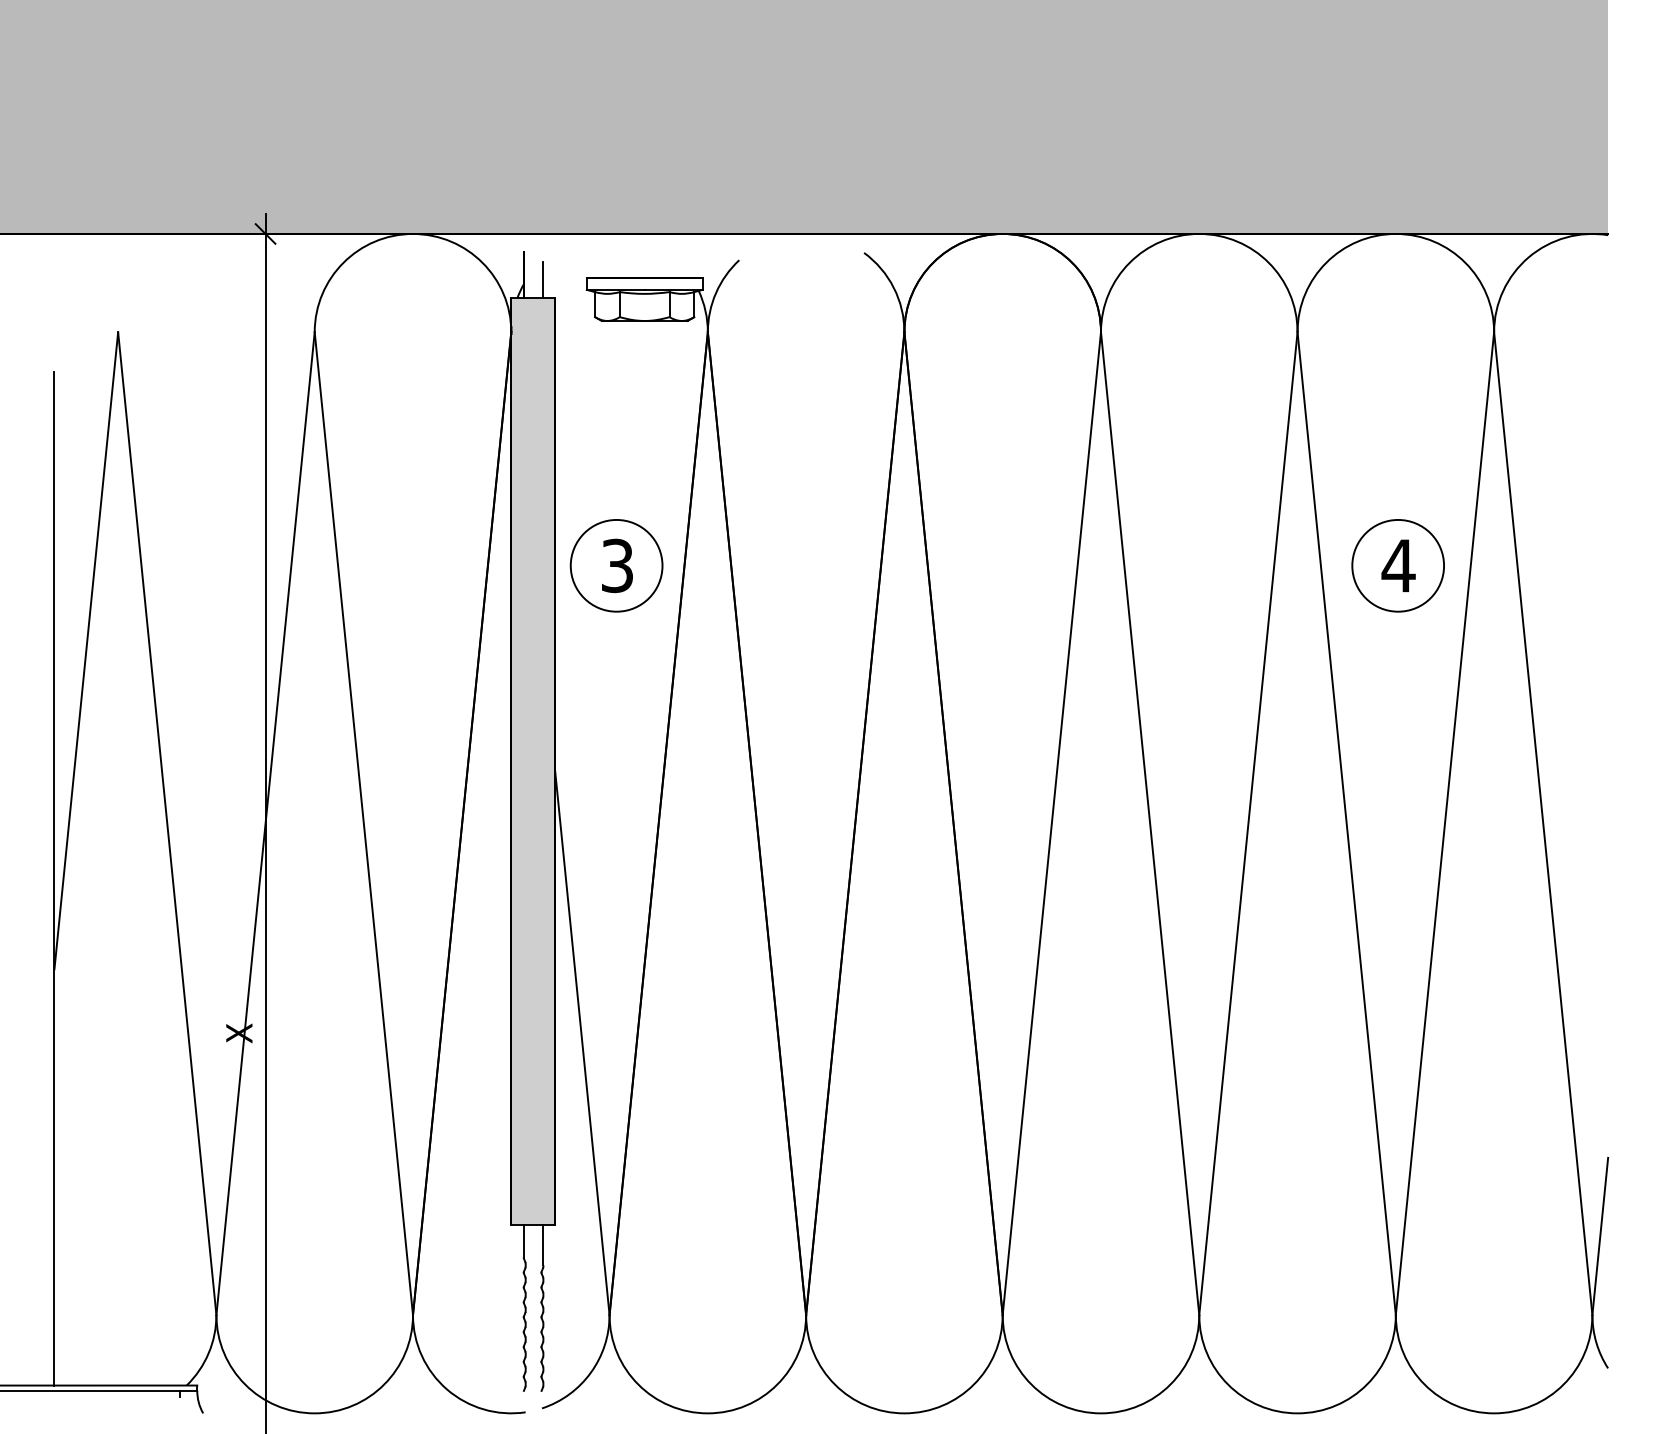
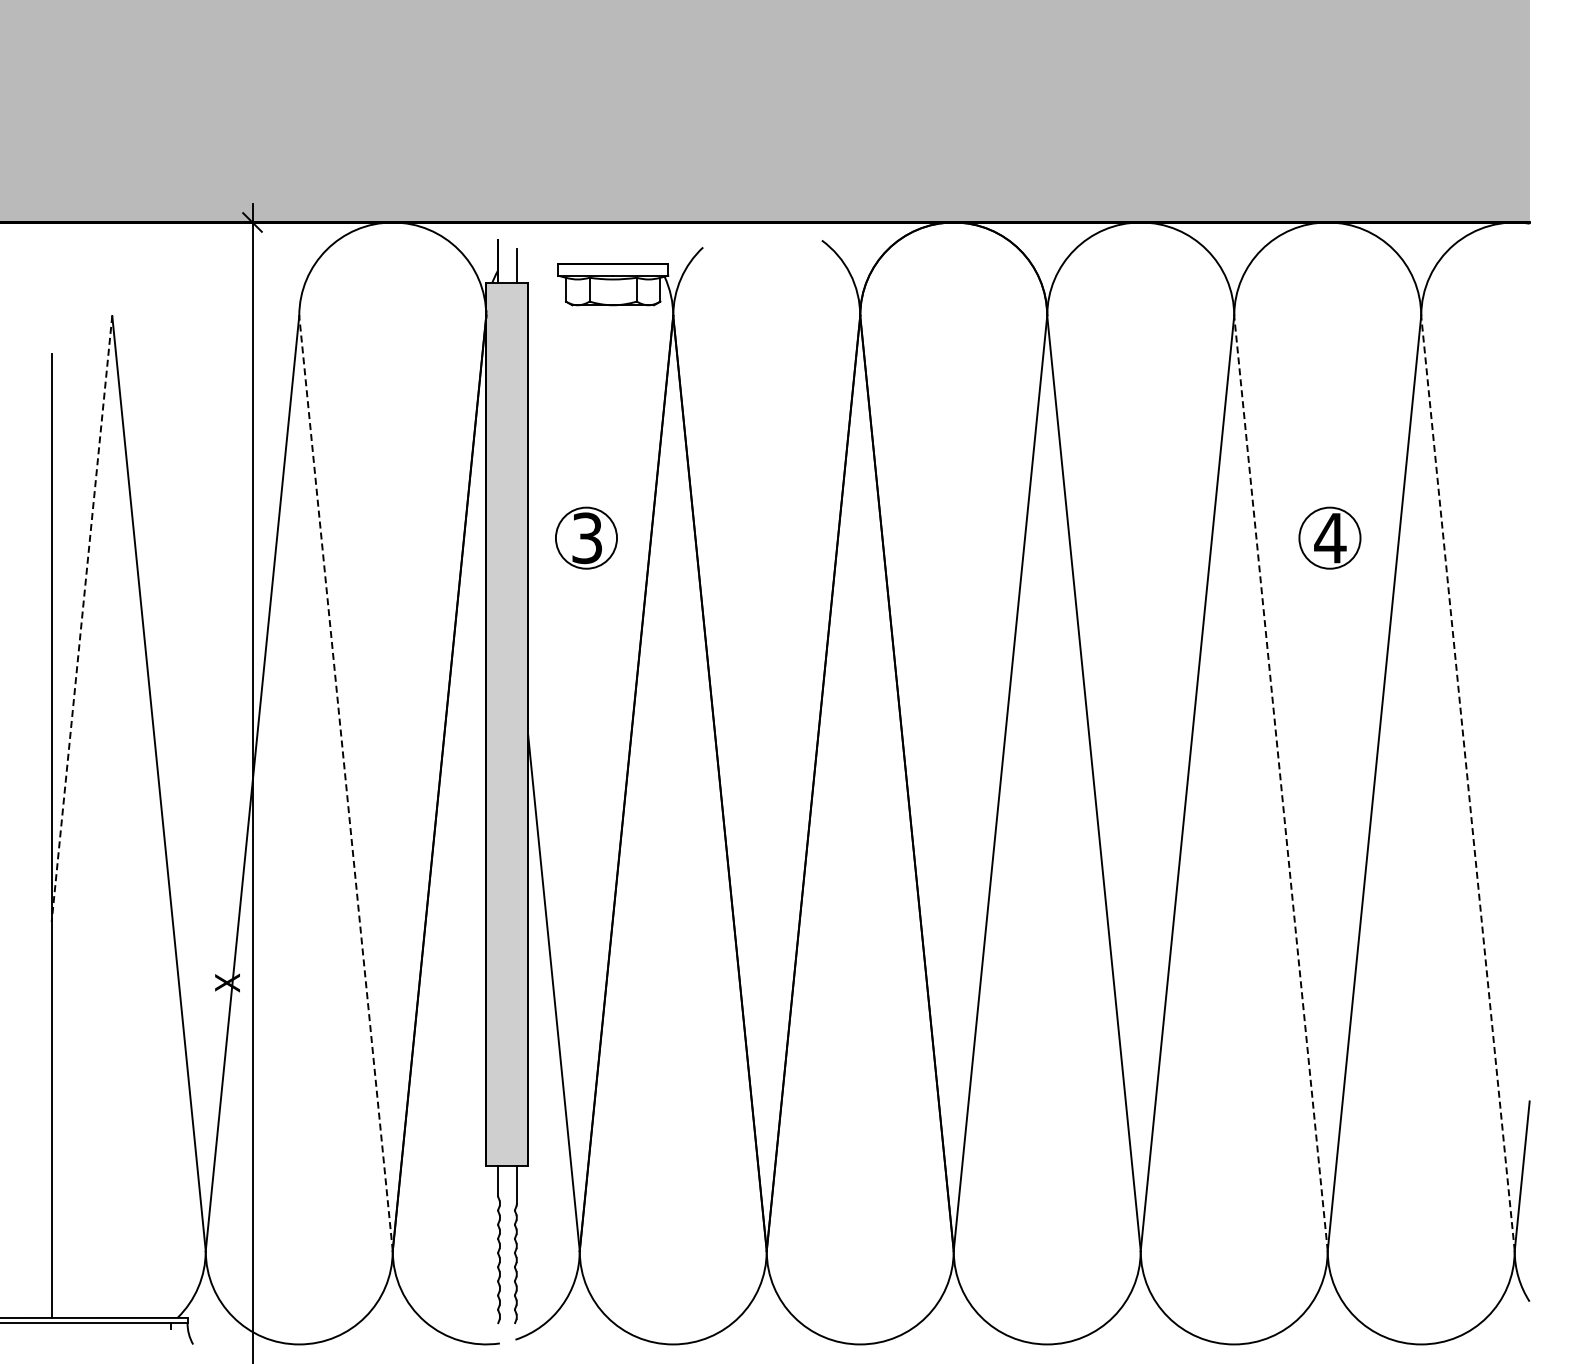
circle: (616, 565) -> (586, 537), size x0.7
circle: (1397, 565) -> (1329, 537), size x0.7
line: (85, 651) -> (81, 619), solid -> dashed
line: (364, 823) -> (346, 783), solid -> dashed
line: (1346, 823) -> (1280, 783), solid -> dashed
line: (1542, 823) -> (1467, 783), solid -> dashed

